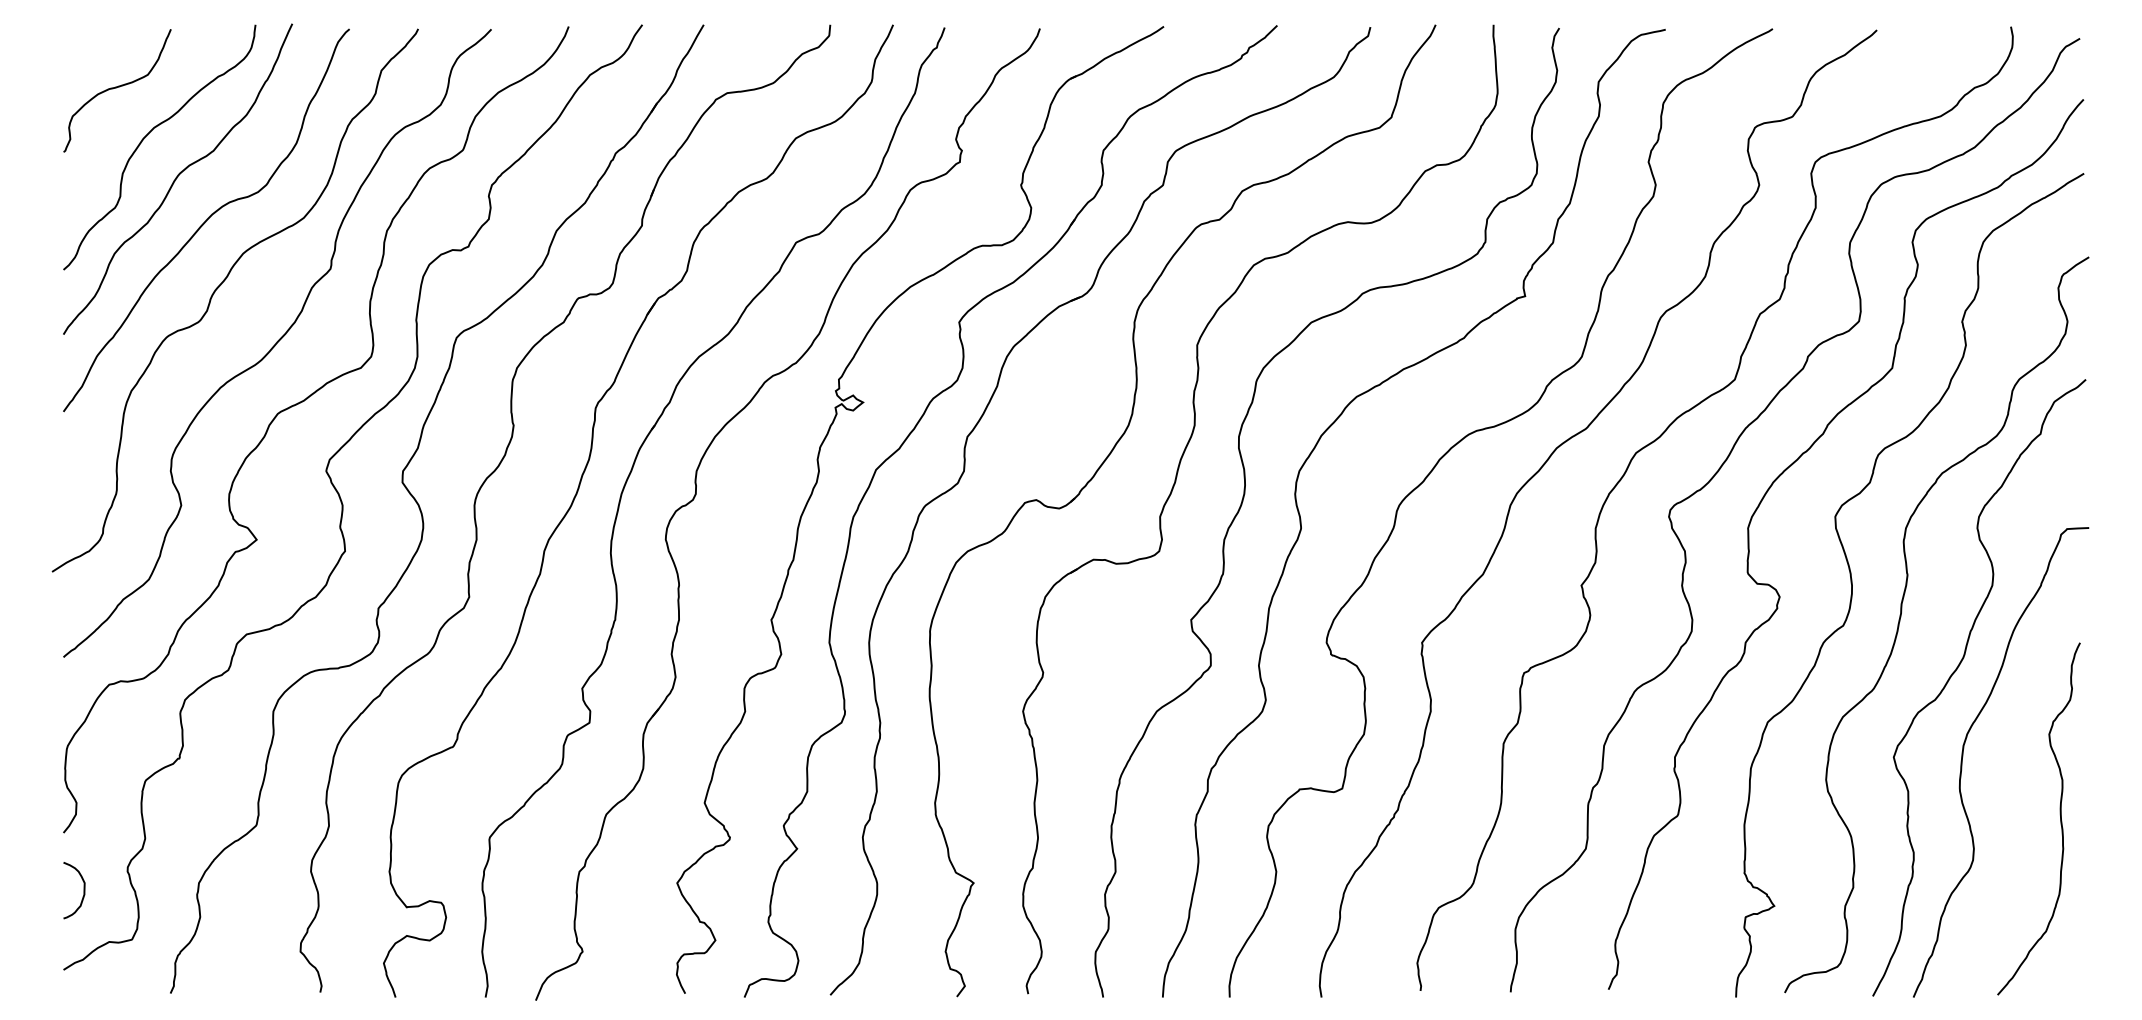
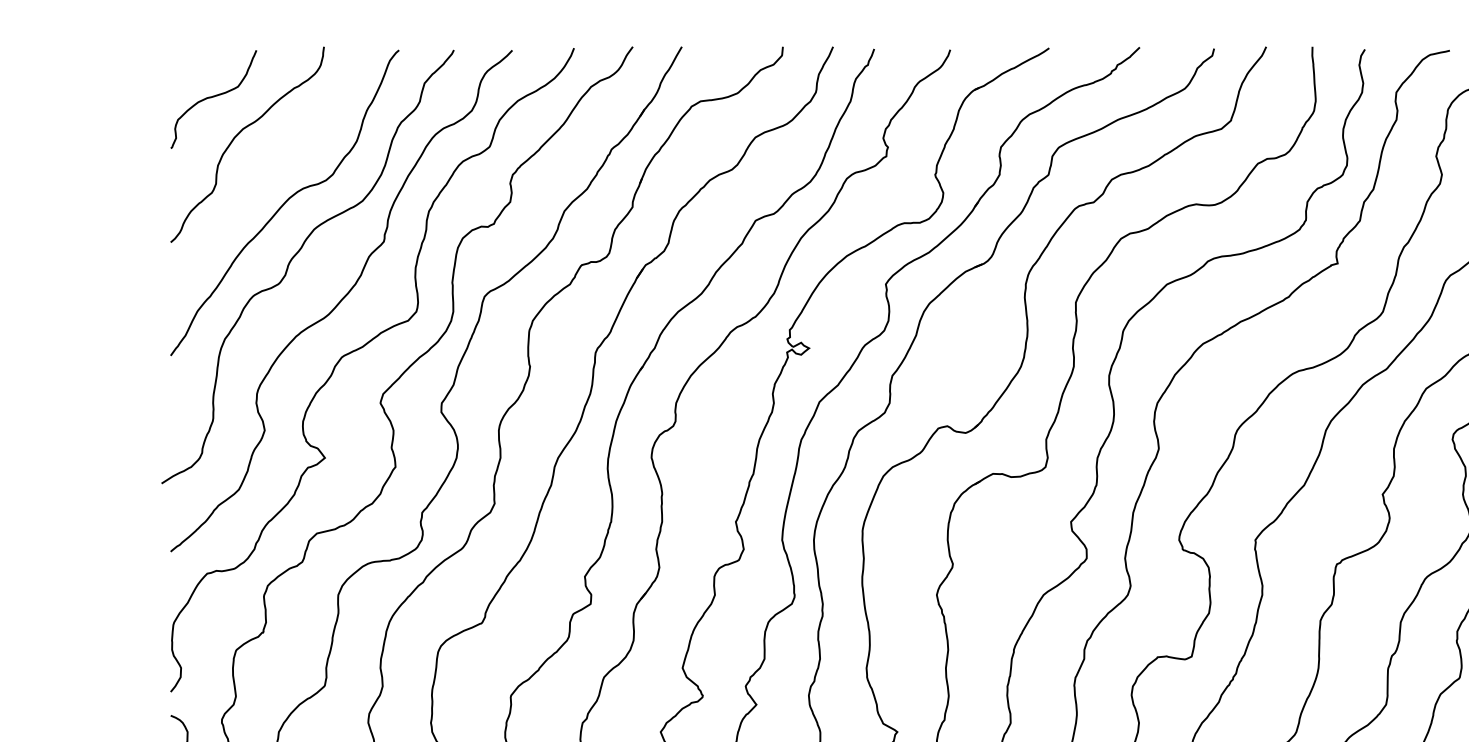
curve: (177, 178) -> (261, 169), removed

